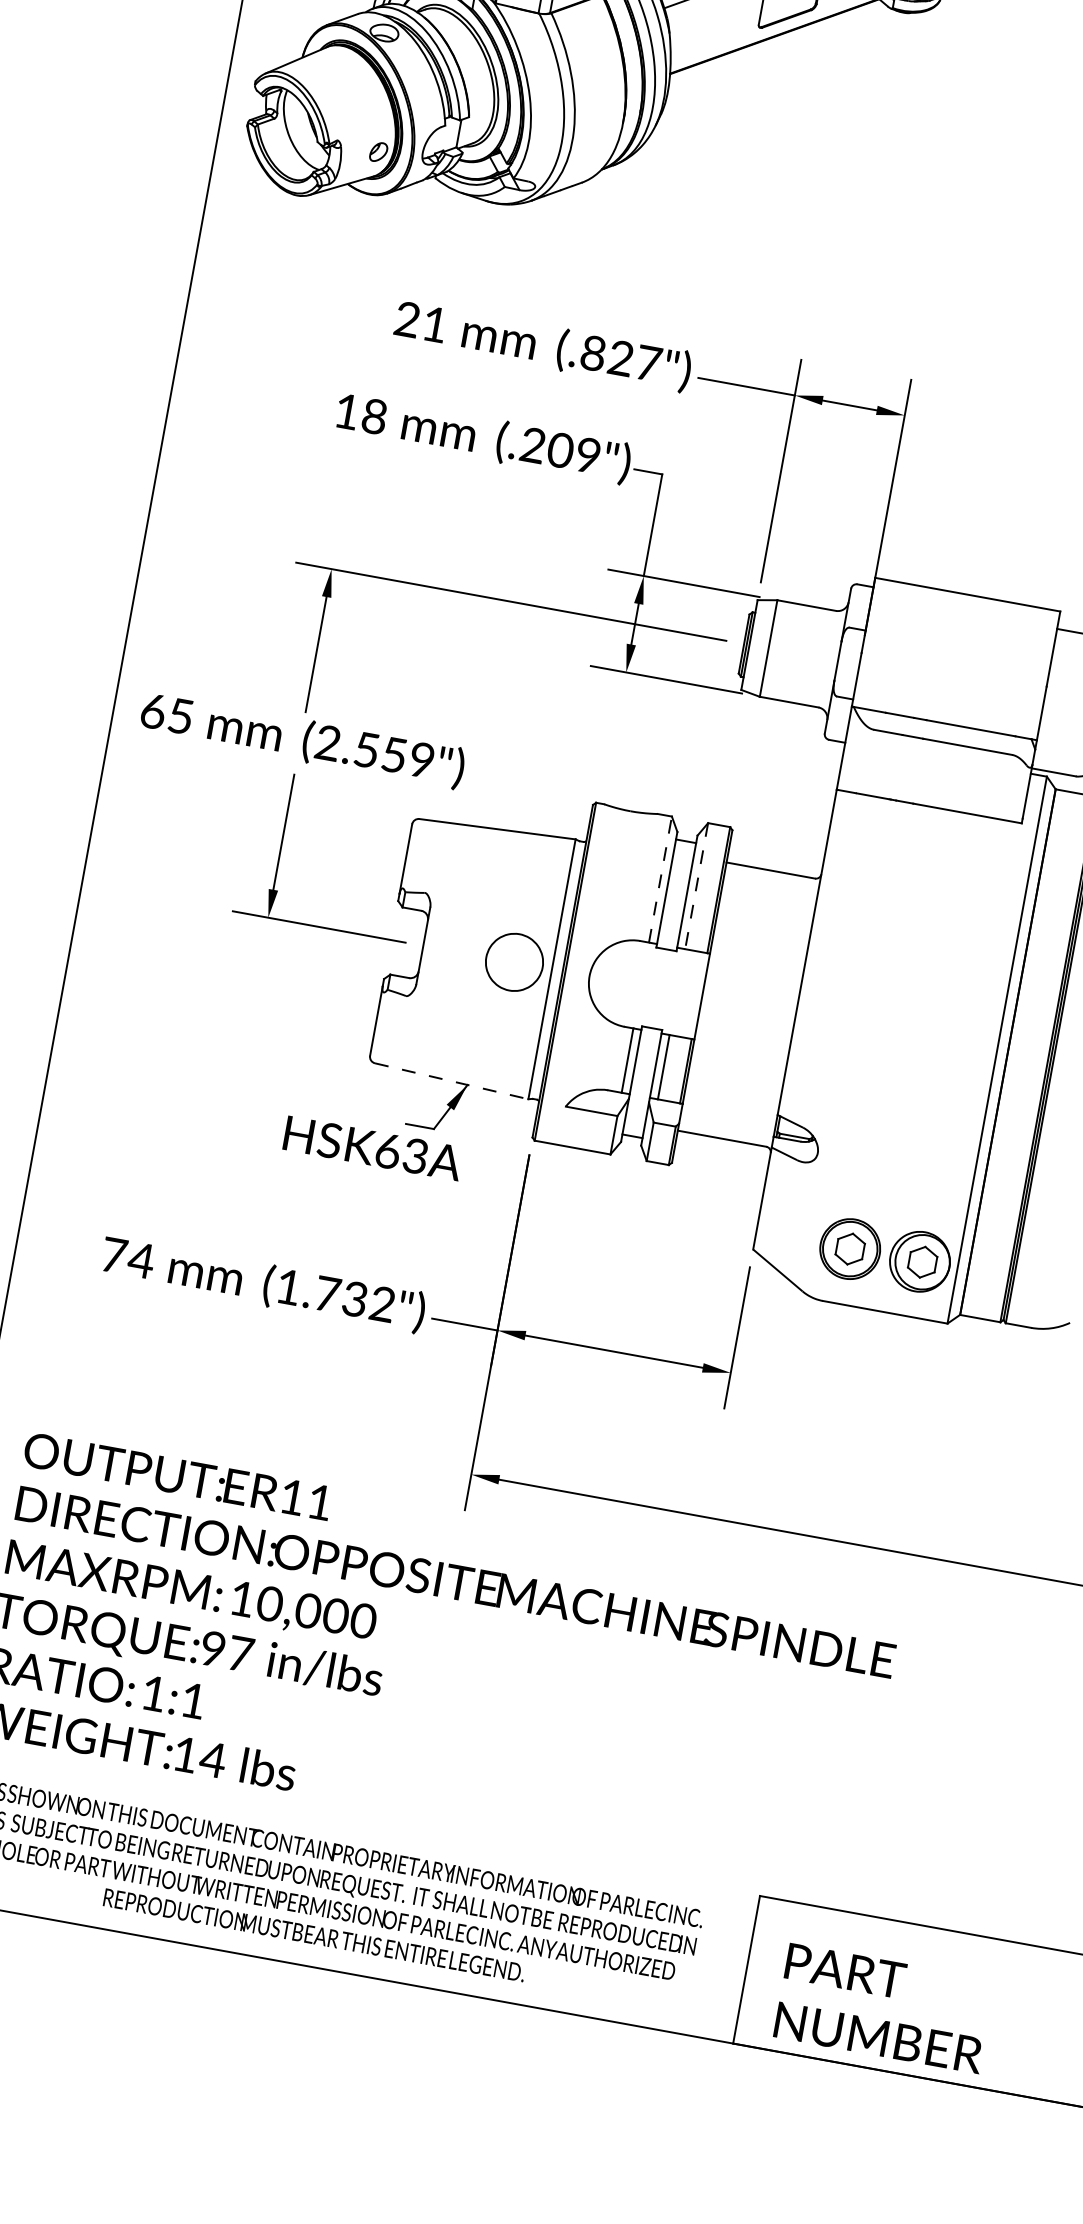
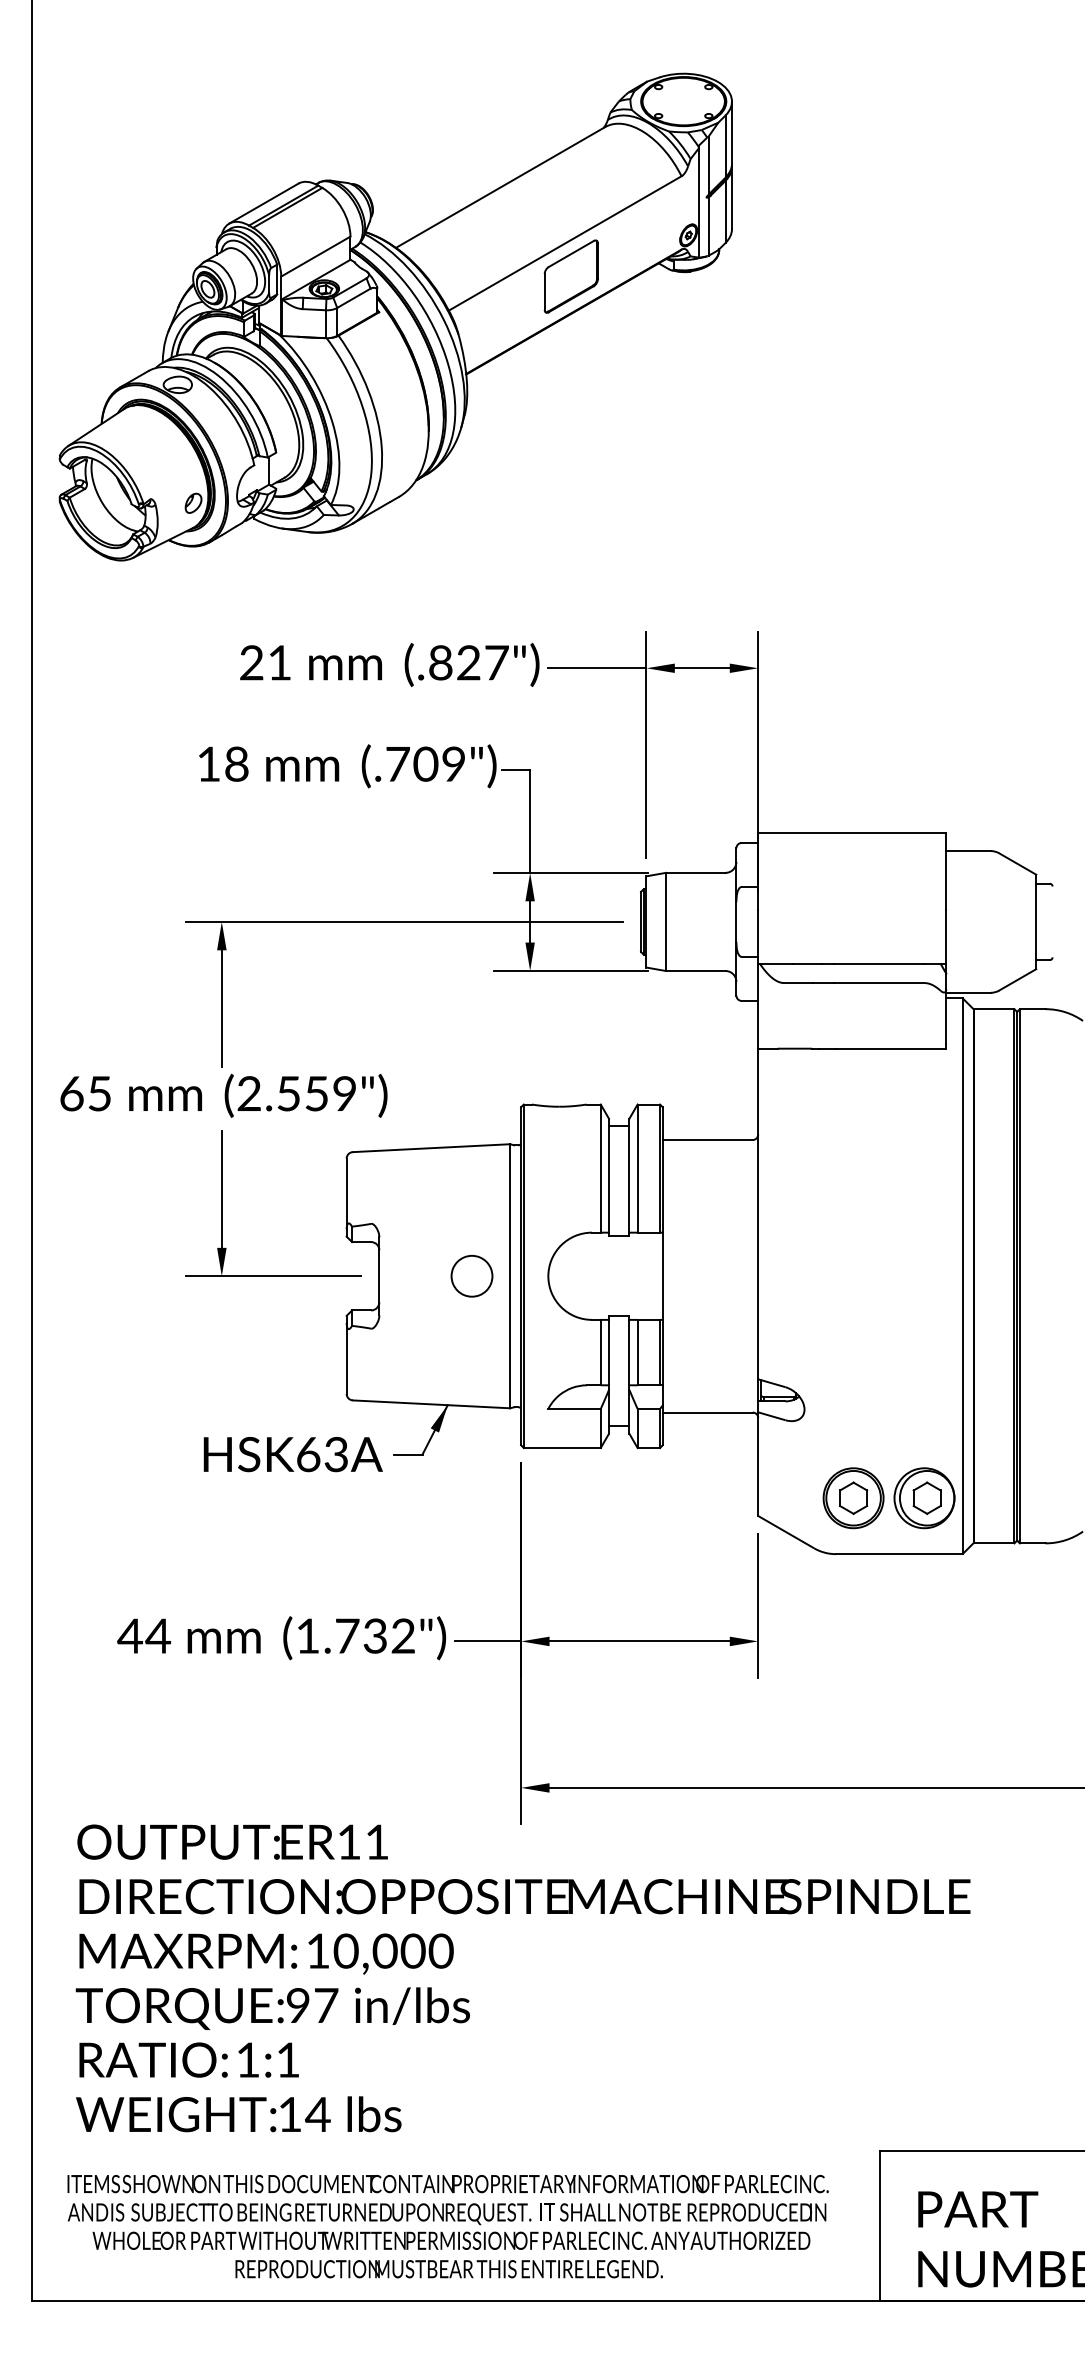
text: (532, 444) -> (397, 763), (.209") -> (.709")
line: (660, 879) -> (600, 1168), dashed -> solid
line: (696, 887) -> (637, 1169), dashed -> solid
part: (513, 962) -> (471, 1276), size x0.71
line: (451, 1081) -> (431, 1404), dashed -> solid
text: (372, 1148) -> (292, 1454), moved
text: (113, 1254) -> (129, 1635), 74 -> 44

